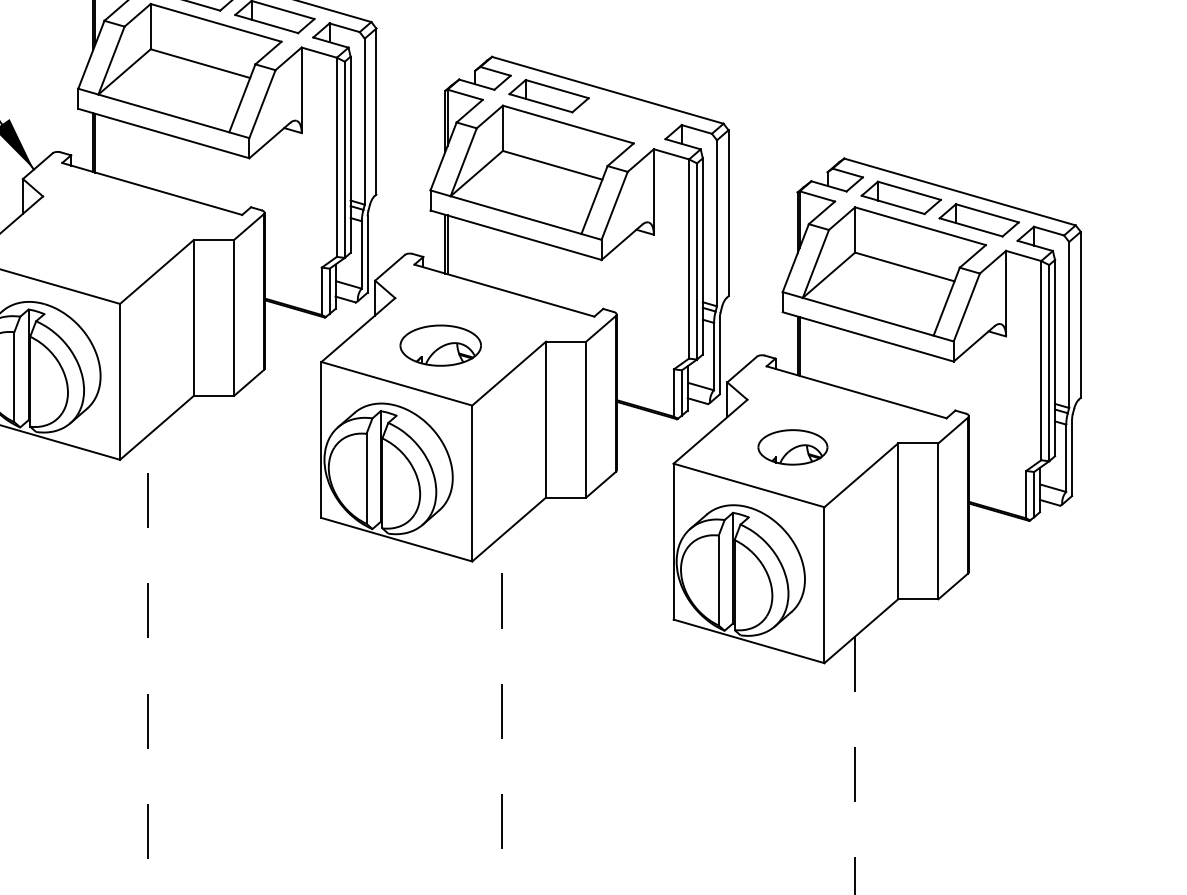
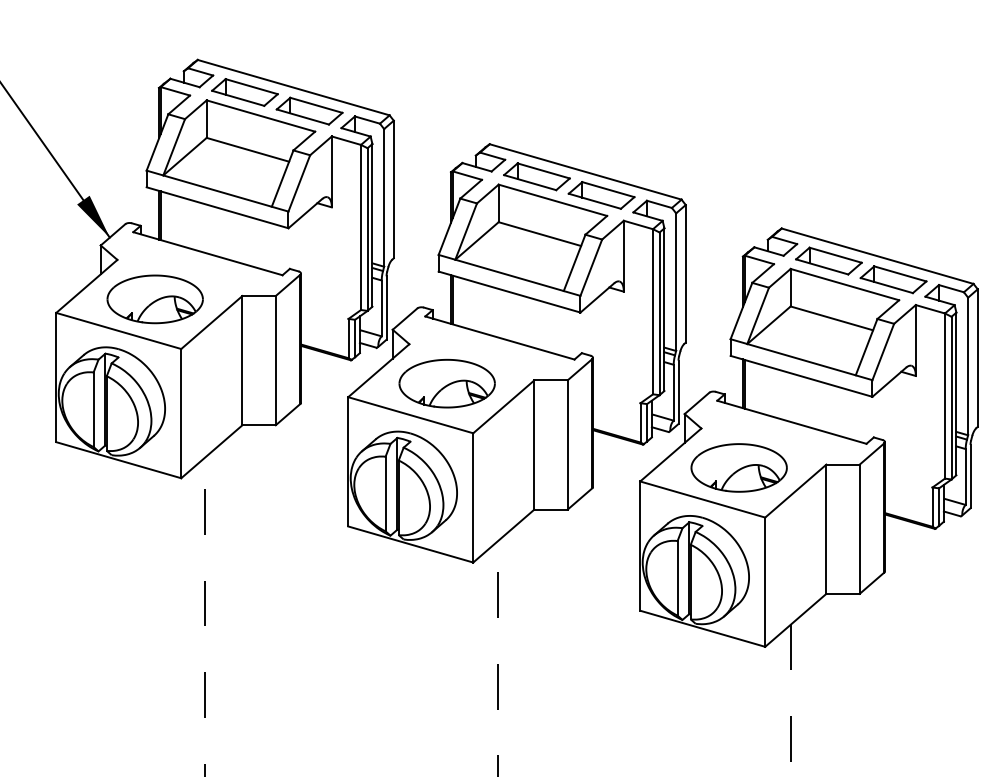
part: (626, 118) -> (601, 195), added
part: (87, 244) -> (154, 299), added
part: (439, 345) -> (446, 383), size x1.43
part: (792, 446) -> (738, 467), size x1.67

